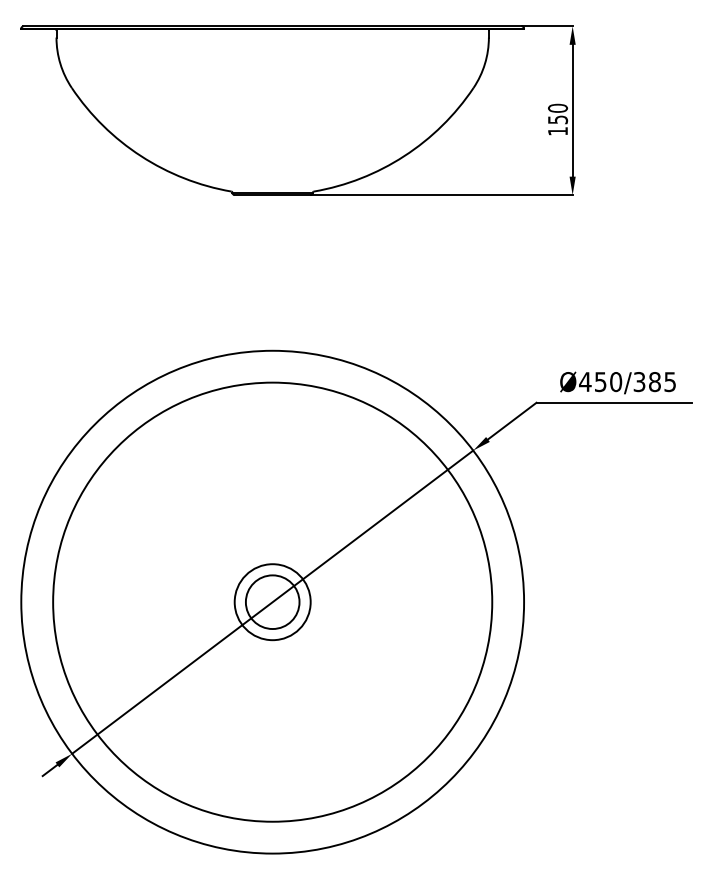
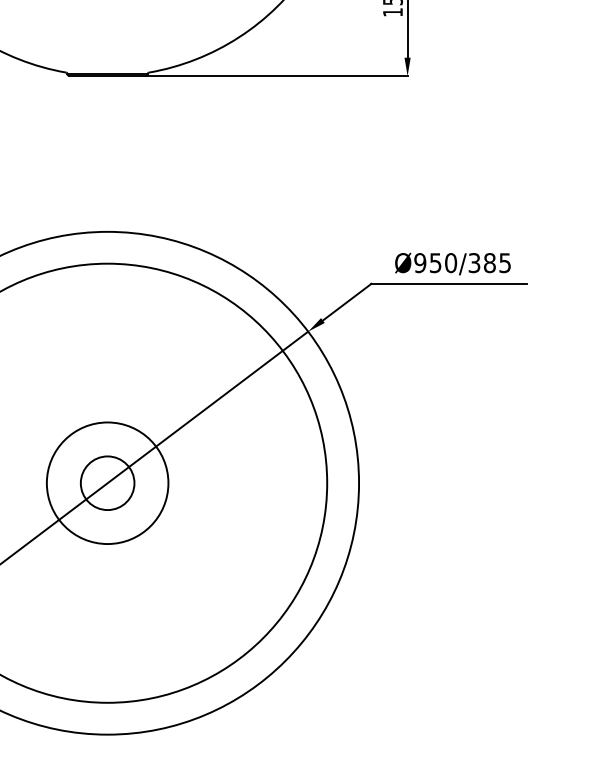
text: (585, 382) -> (420, 263), Ø450/385 -> Ø950/385
circle: (272, 602) -> (107, 483), size x1.6

